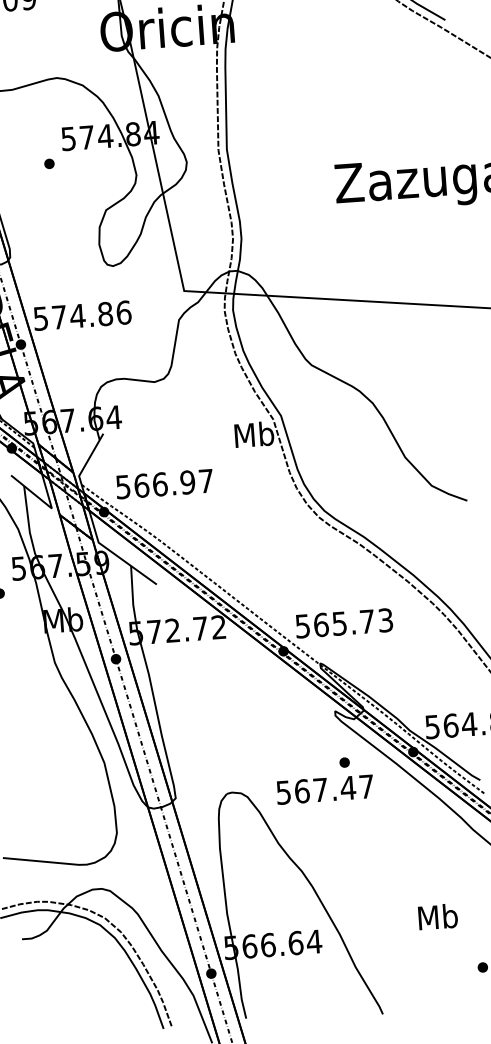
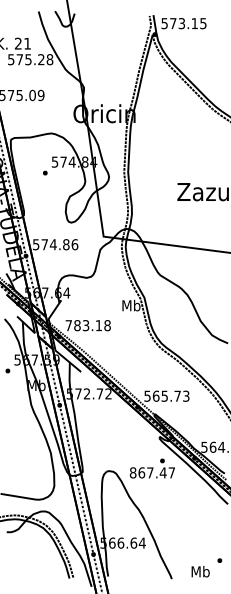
text: (163, 483) -> (87, 325), 566.97 -> 783.18
text: (282, 791) -> (132, 472), 567.47 -> 867.47
text: (437, 916) -> (200, 571), moved

